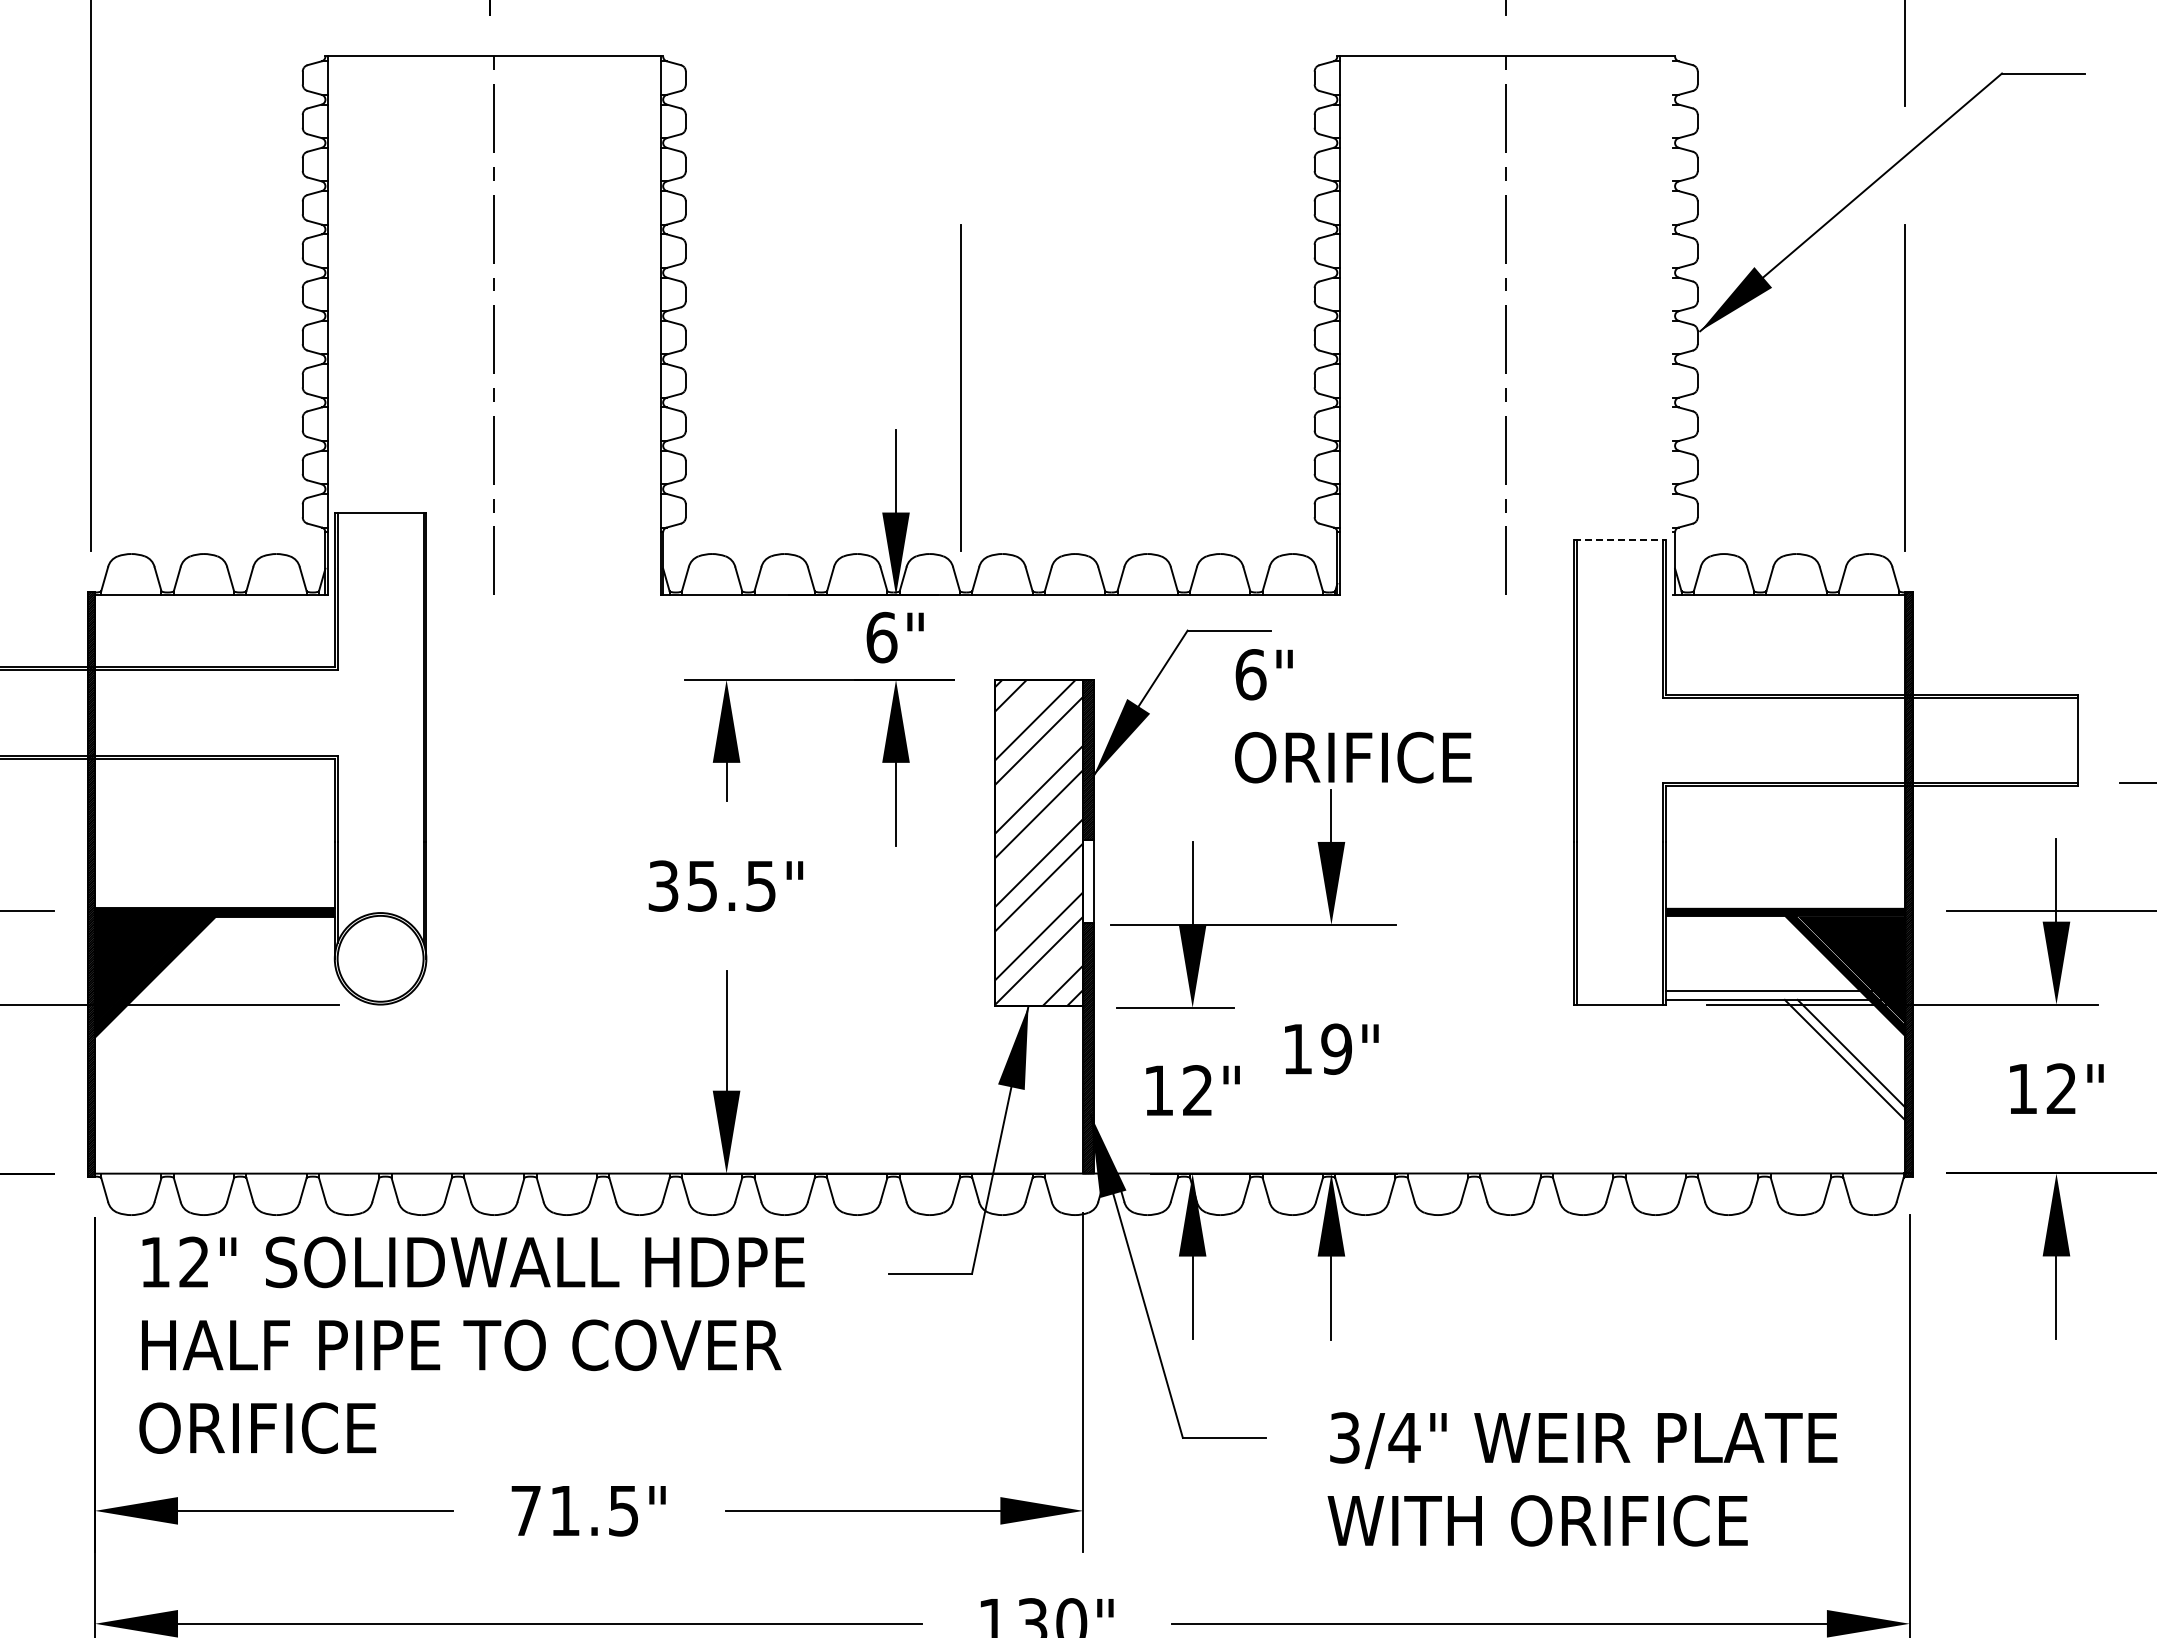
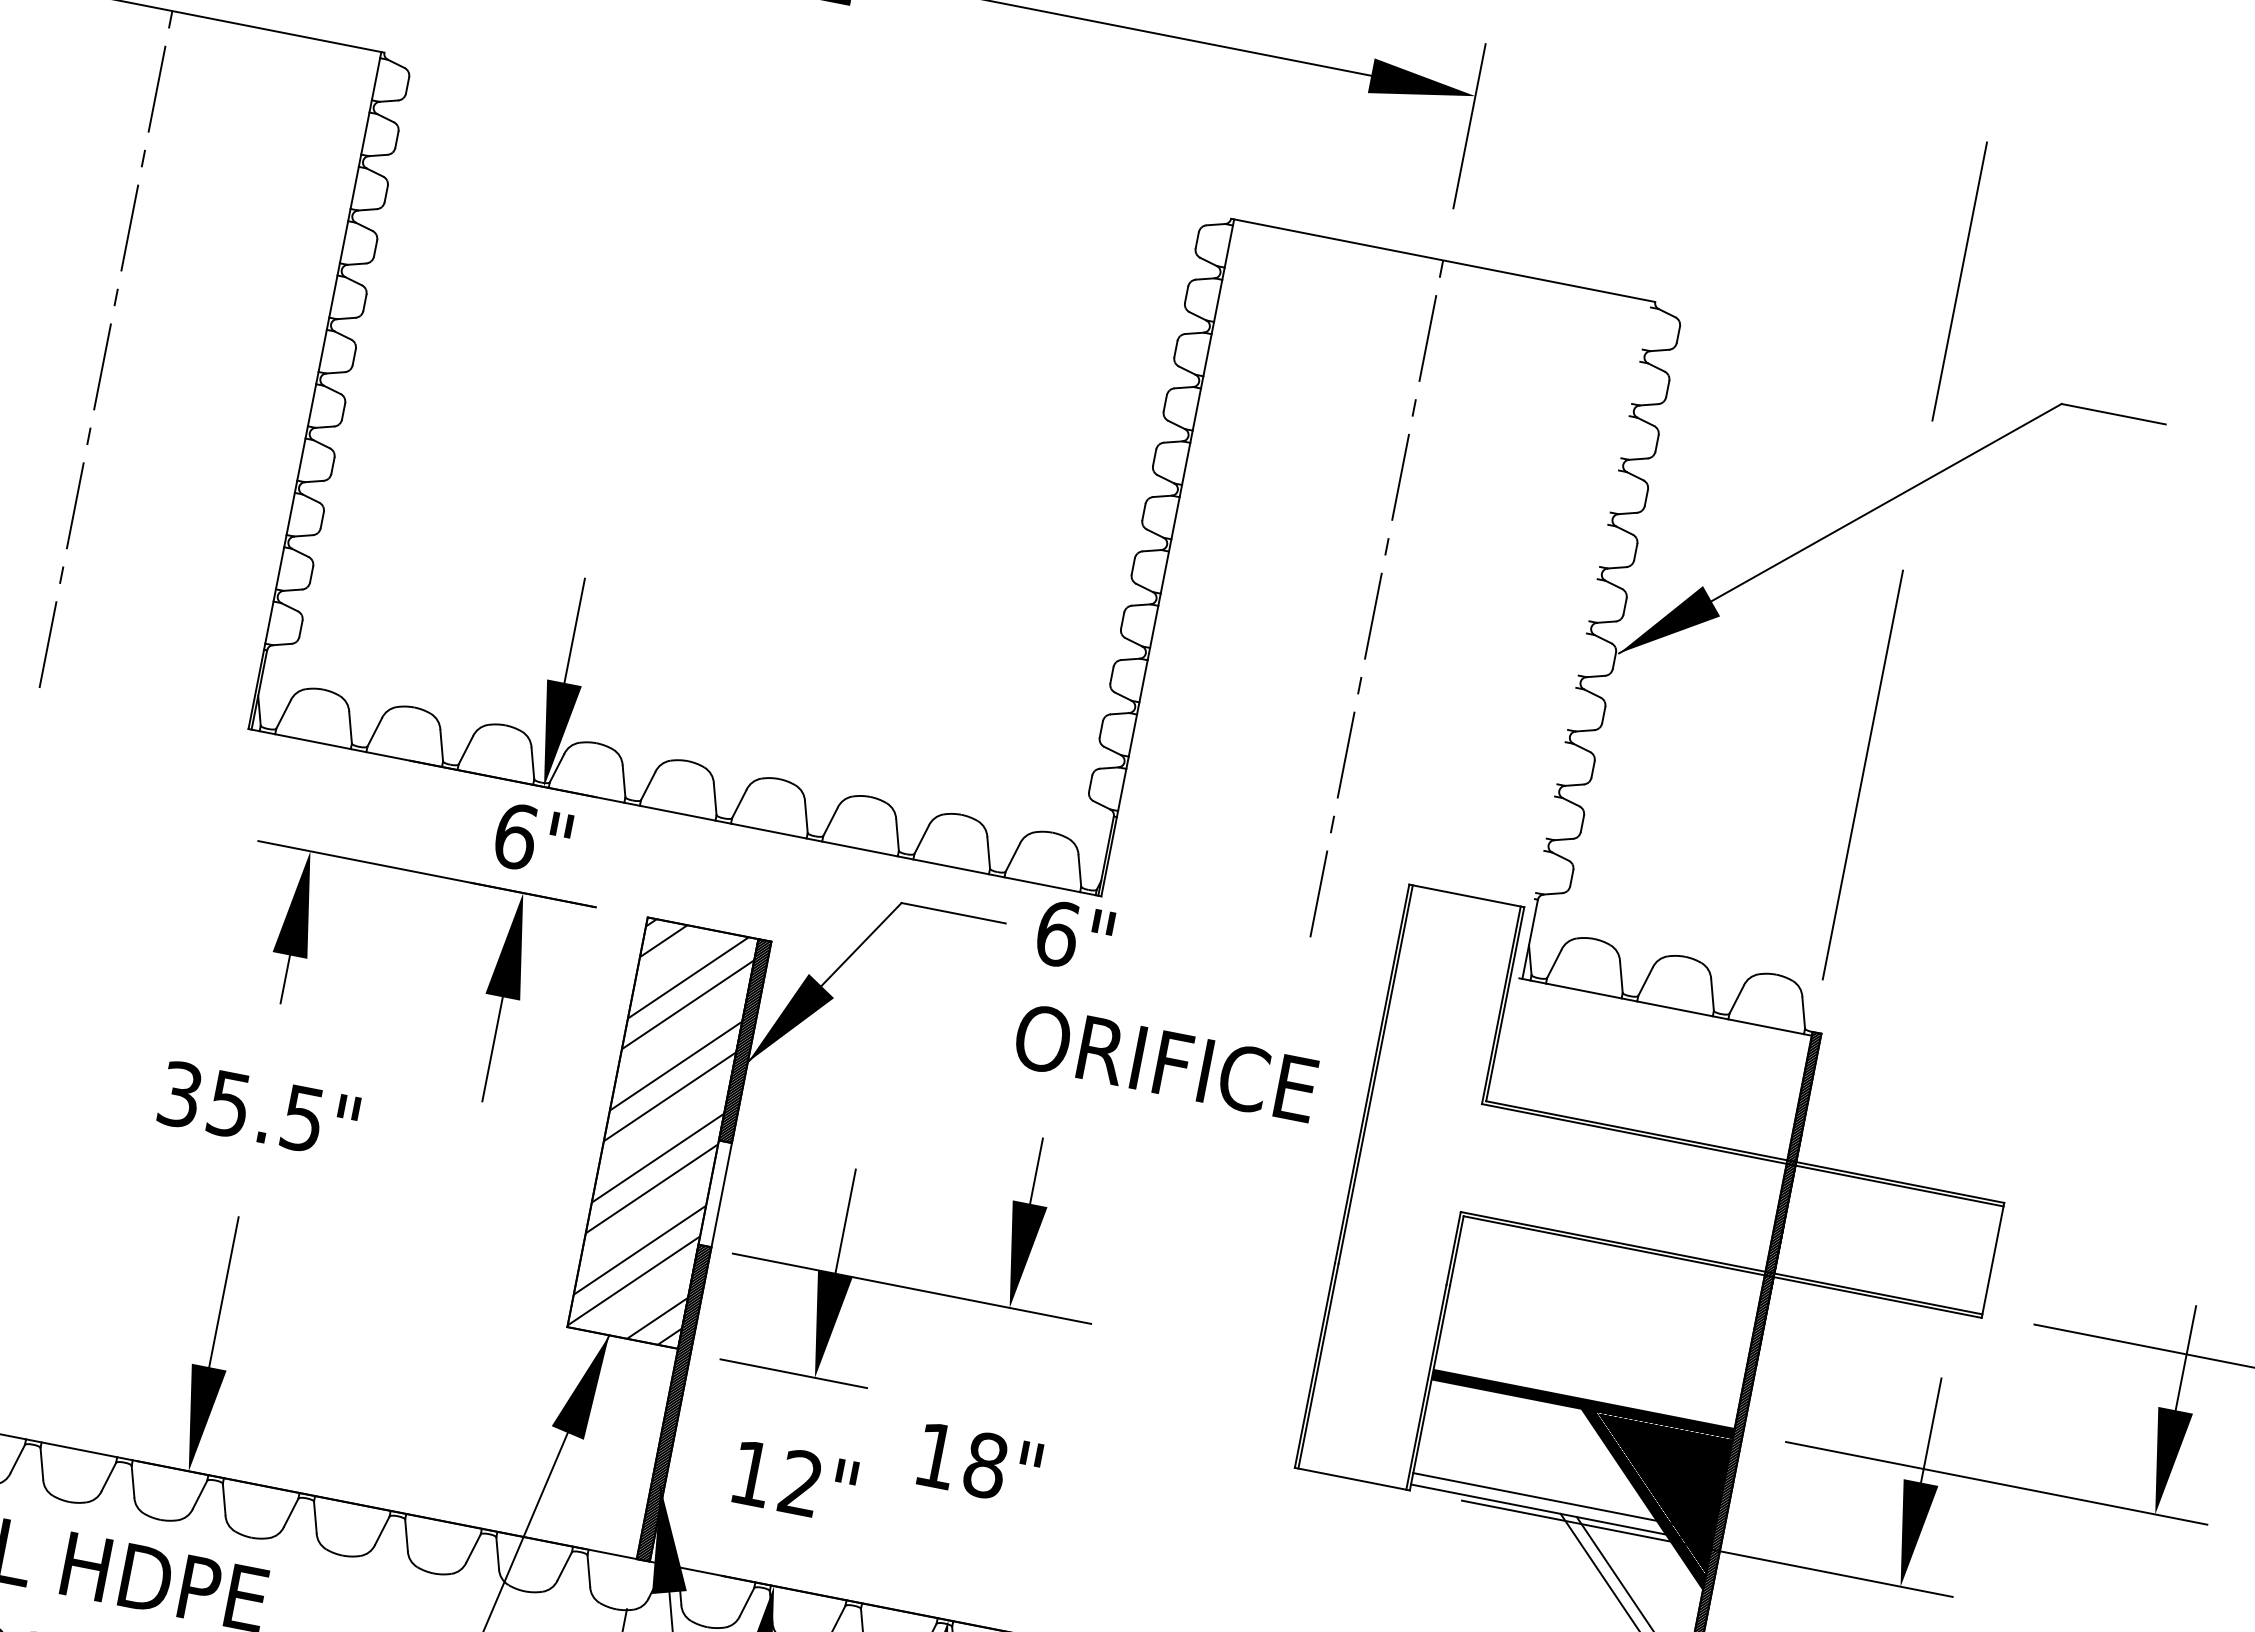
line: (960, 387) -> (676, 541), removed
line: (1619, 540) -> (1466, 896), dashed -> solid
text: (1353, 716) -> (1176, 1011), moved
text: (1336, 1048) -> (985, 1464), 19" -> 18"

